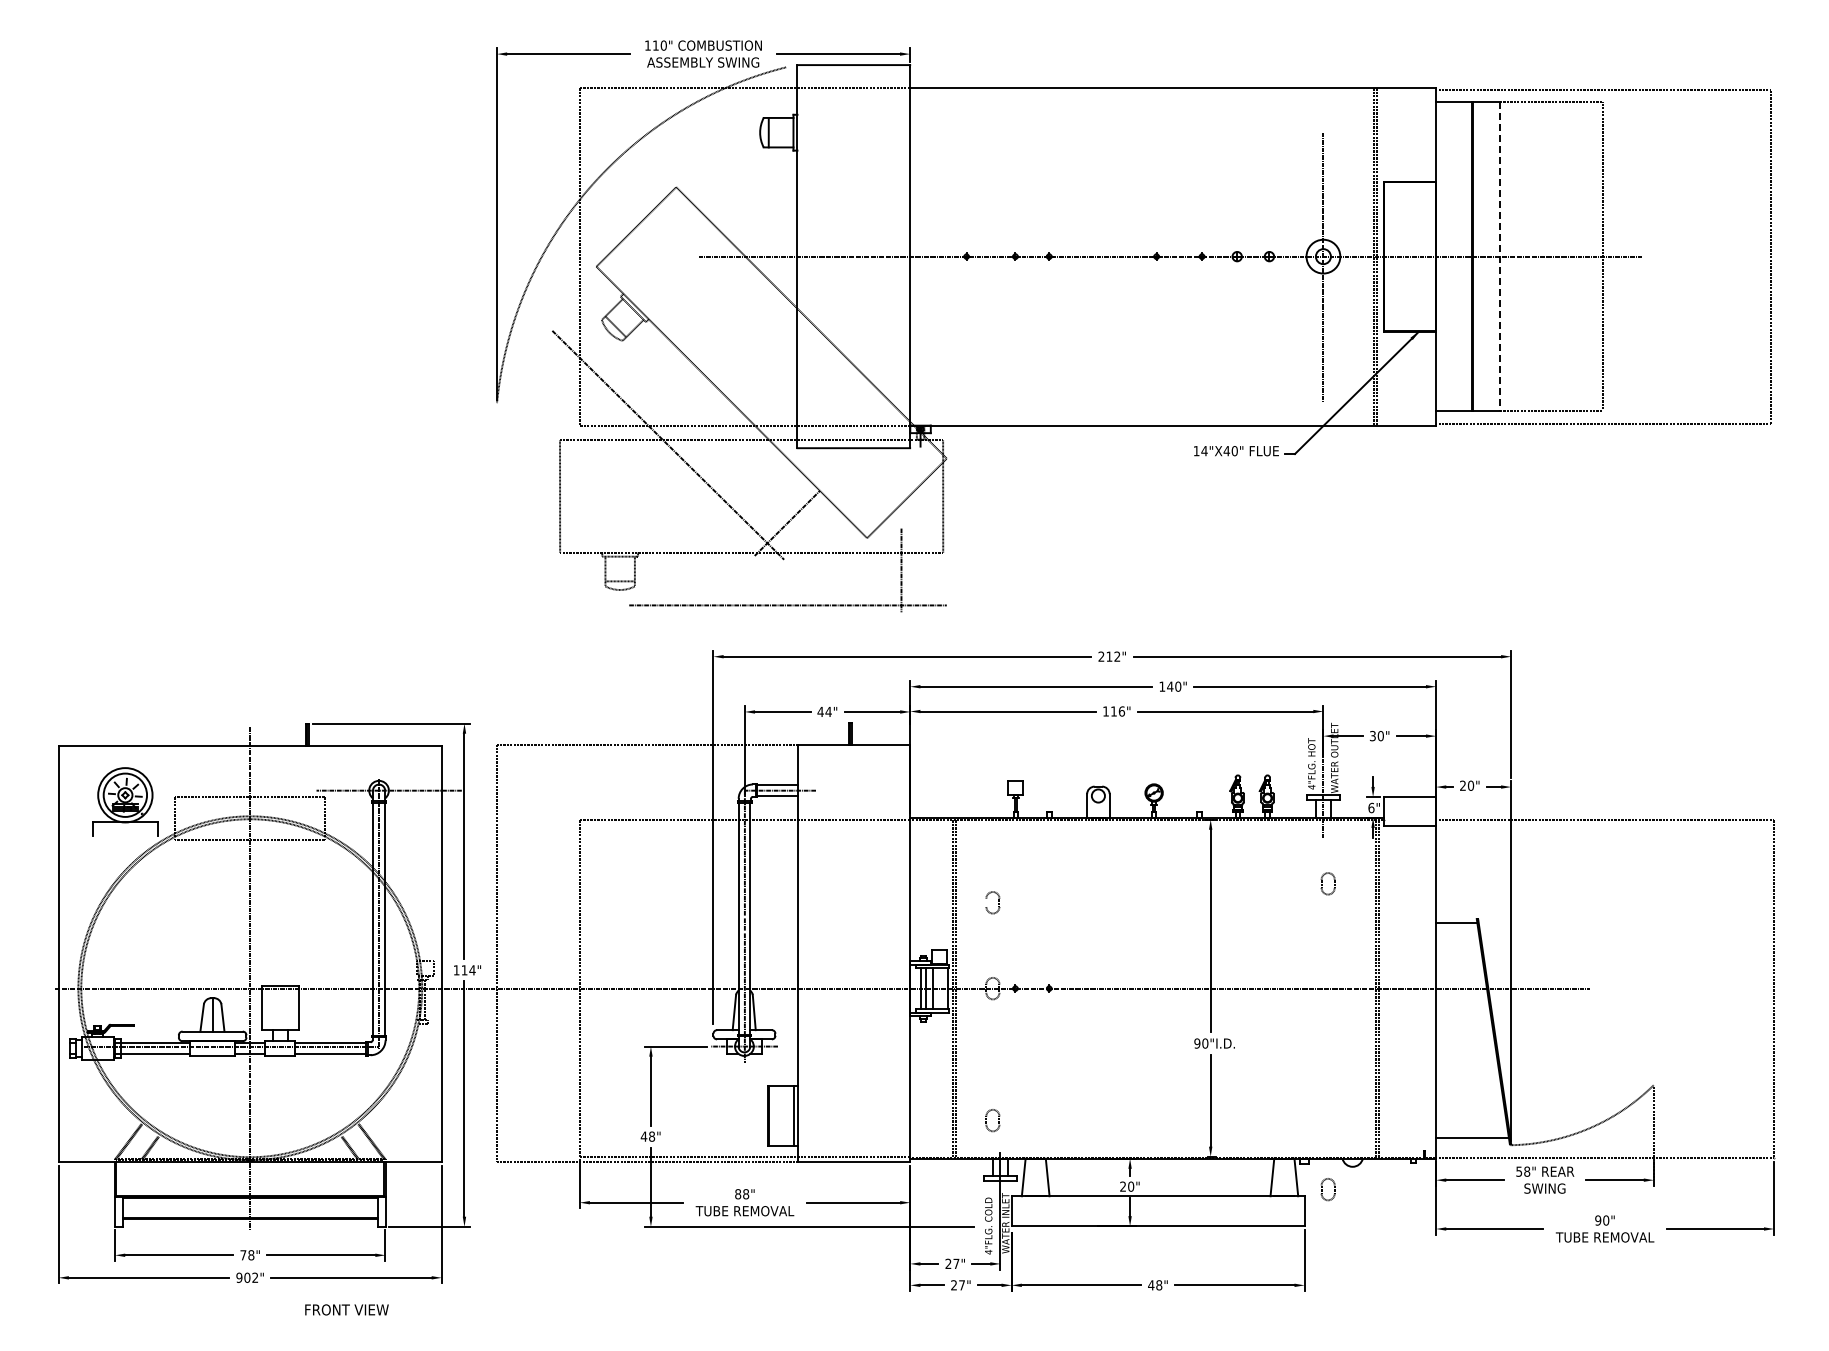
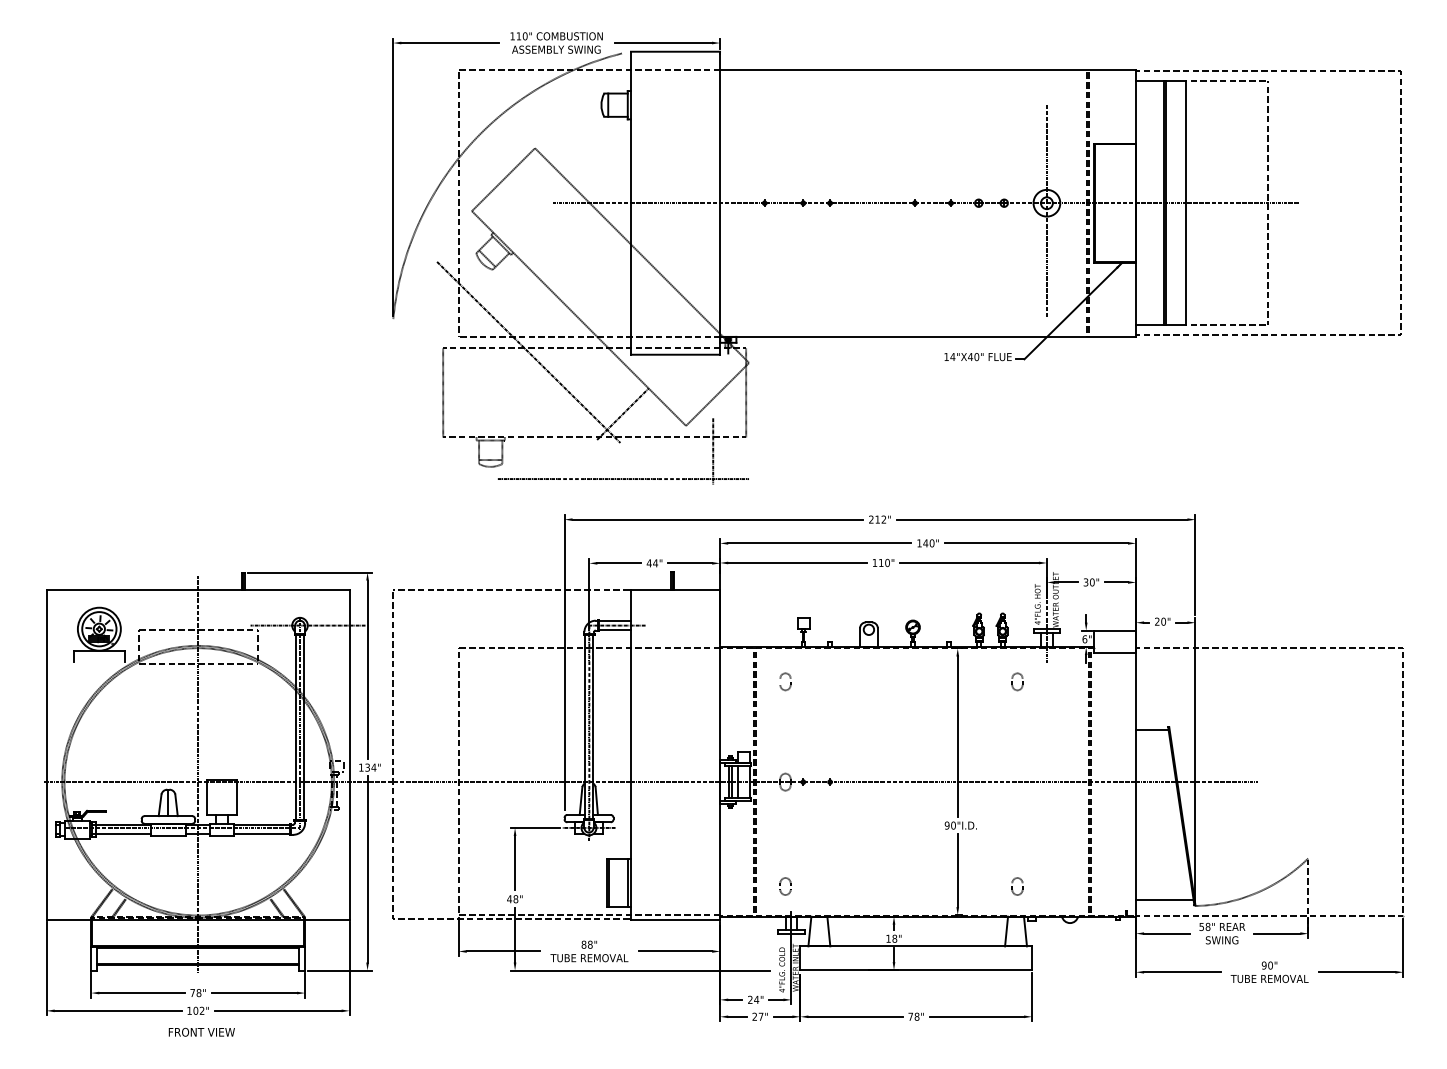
line: (1499, 257) -> (1186, 203), dashed -> solid
text: (1122, 711) -> (888, 562), 116" -> 110"
part: (1327, 883) -> (1016, 681), moved
part: (998, 901) -> (789, 680), moved
text: (464, 970) -> (367, 767), 114" -> 134"
text: (1127, 1186) -> (891, 938), 20" -> 18"
part: (1327, 1189) -> (1016, 886), moved
text: (956, 1263) -> (756, 999), 27" -> 24"
text: (239, 1277) -> (189, 1010), 902" -> 102"
text: (1151, 1285) -> (910, 1016), 48" -> 78"
text: (346, 1309) -> (201, 1031), moved

